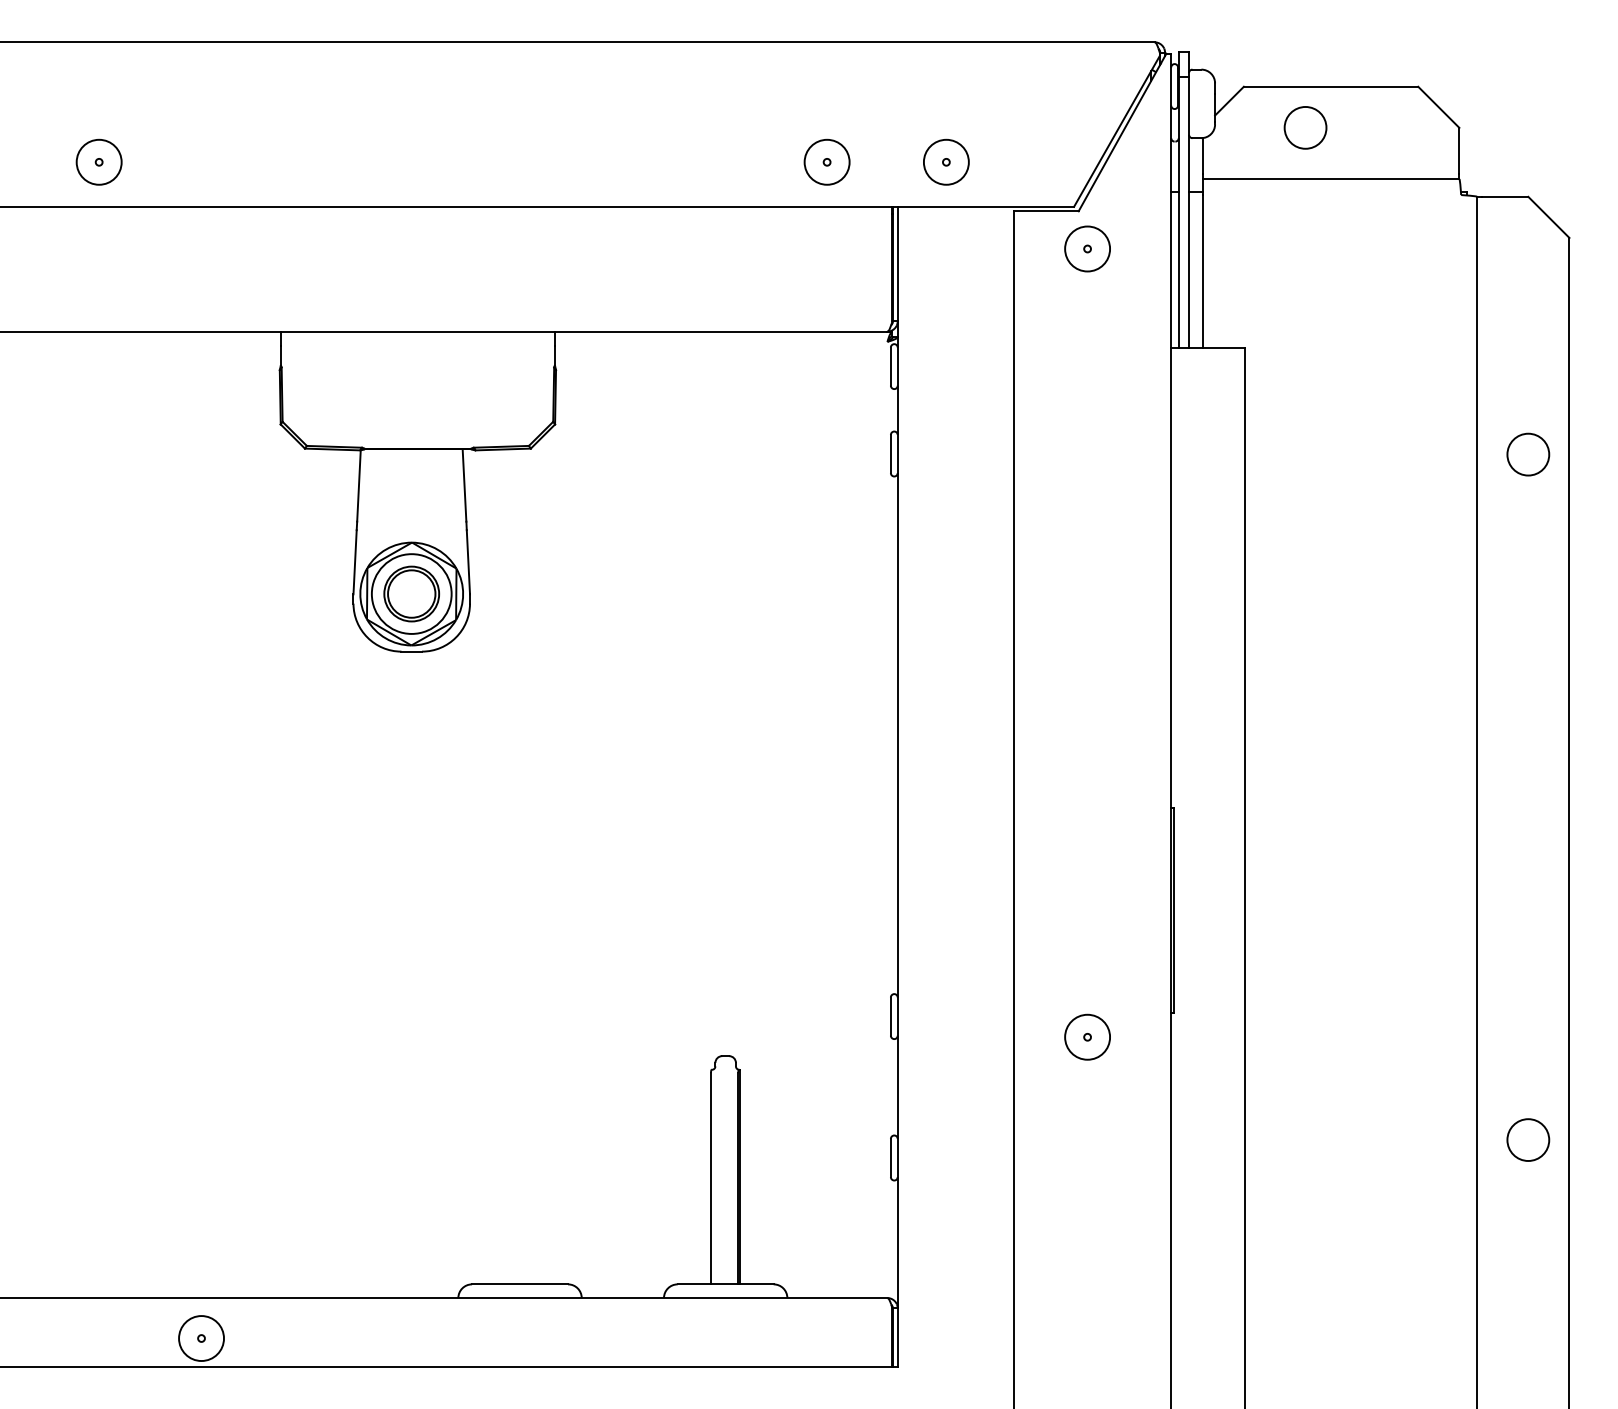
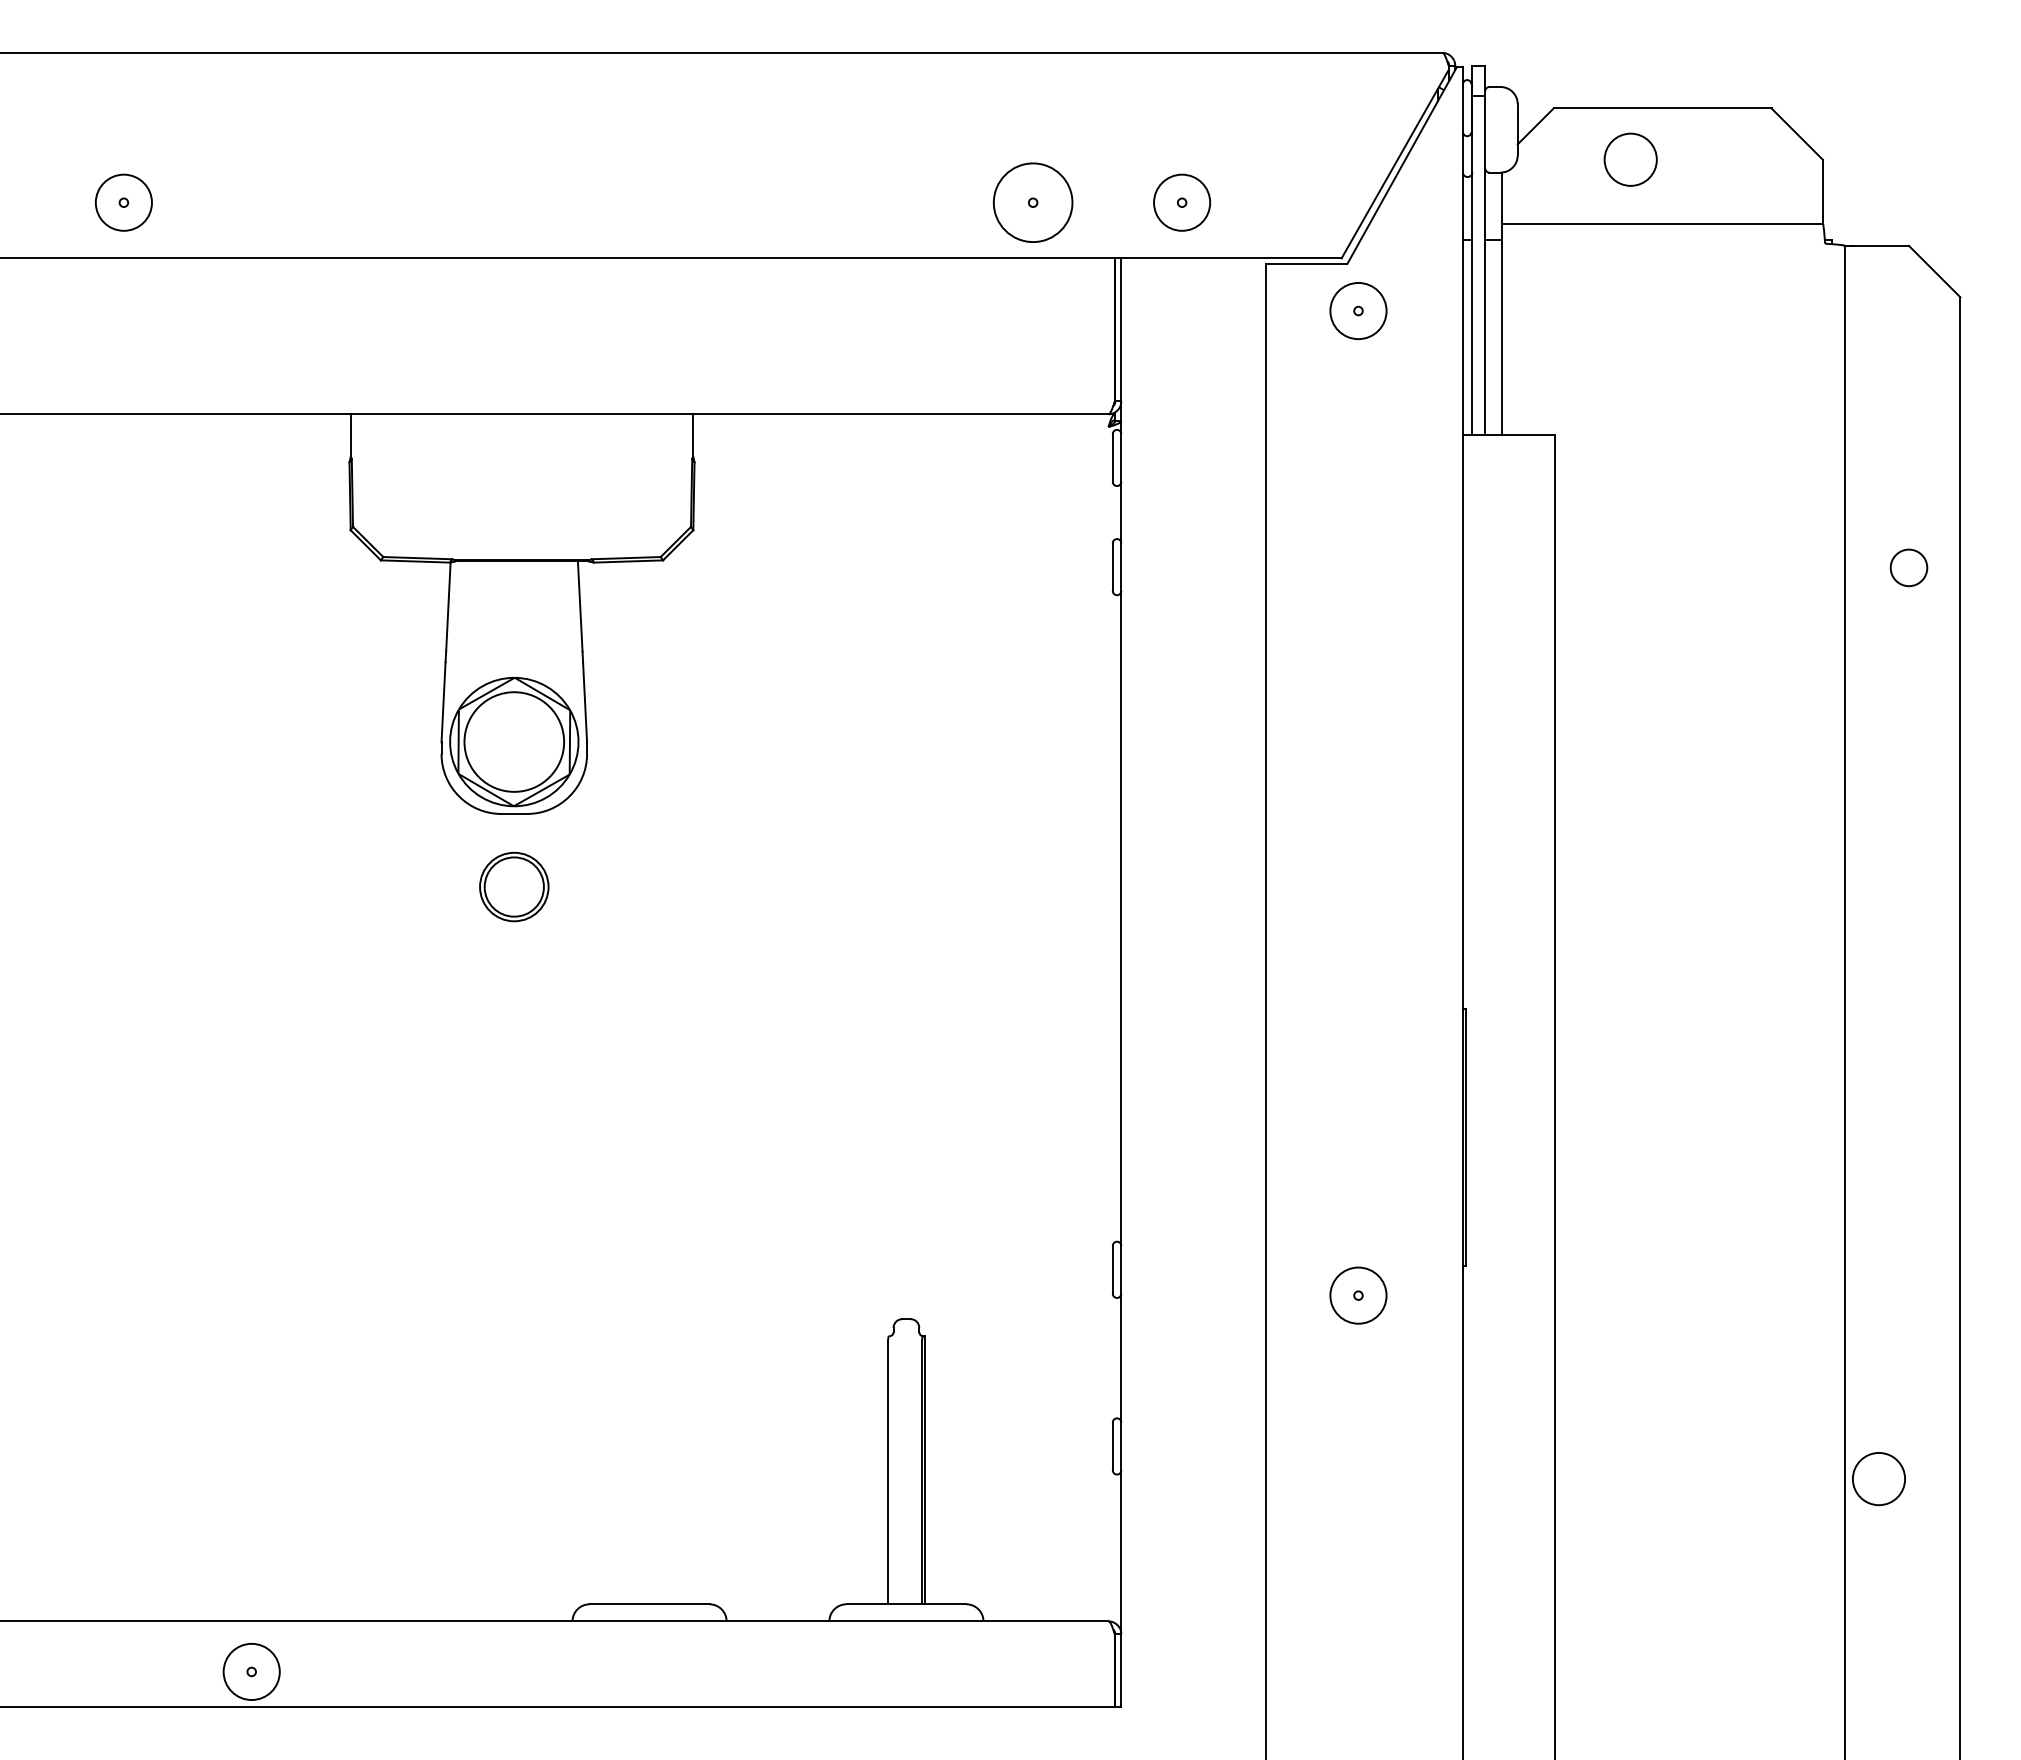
circle: (827, 162) -> (1033, 202), size x1.4
circle: (1527, 454) -> (1908, 567), size x0.7
part: (411, 593) -> (514, 886), moved
circle: (1527, 1140) -> (1878, 1479), moved

